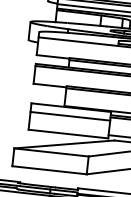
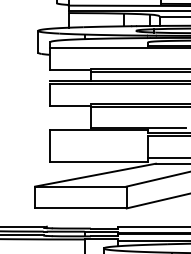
line: (70, 116) -> (99, 140), removed

